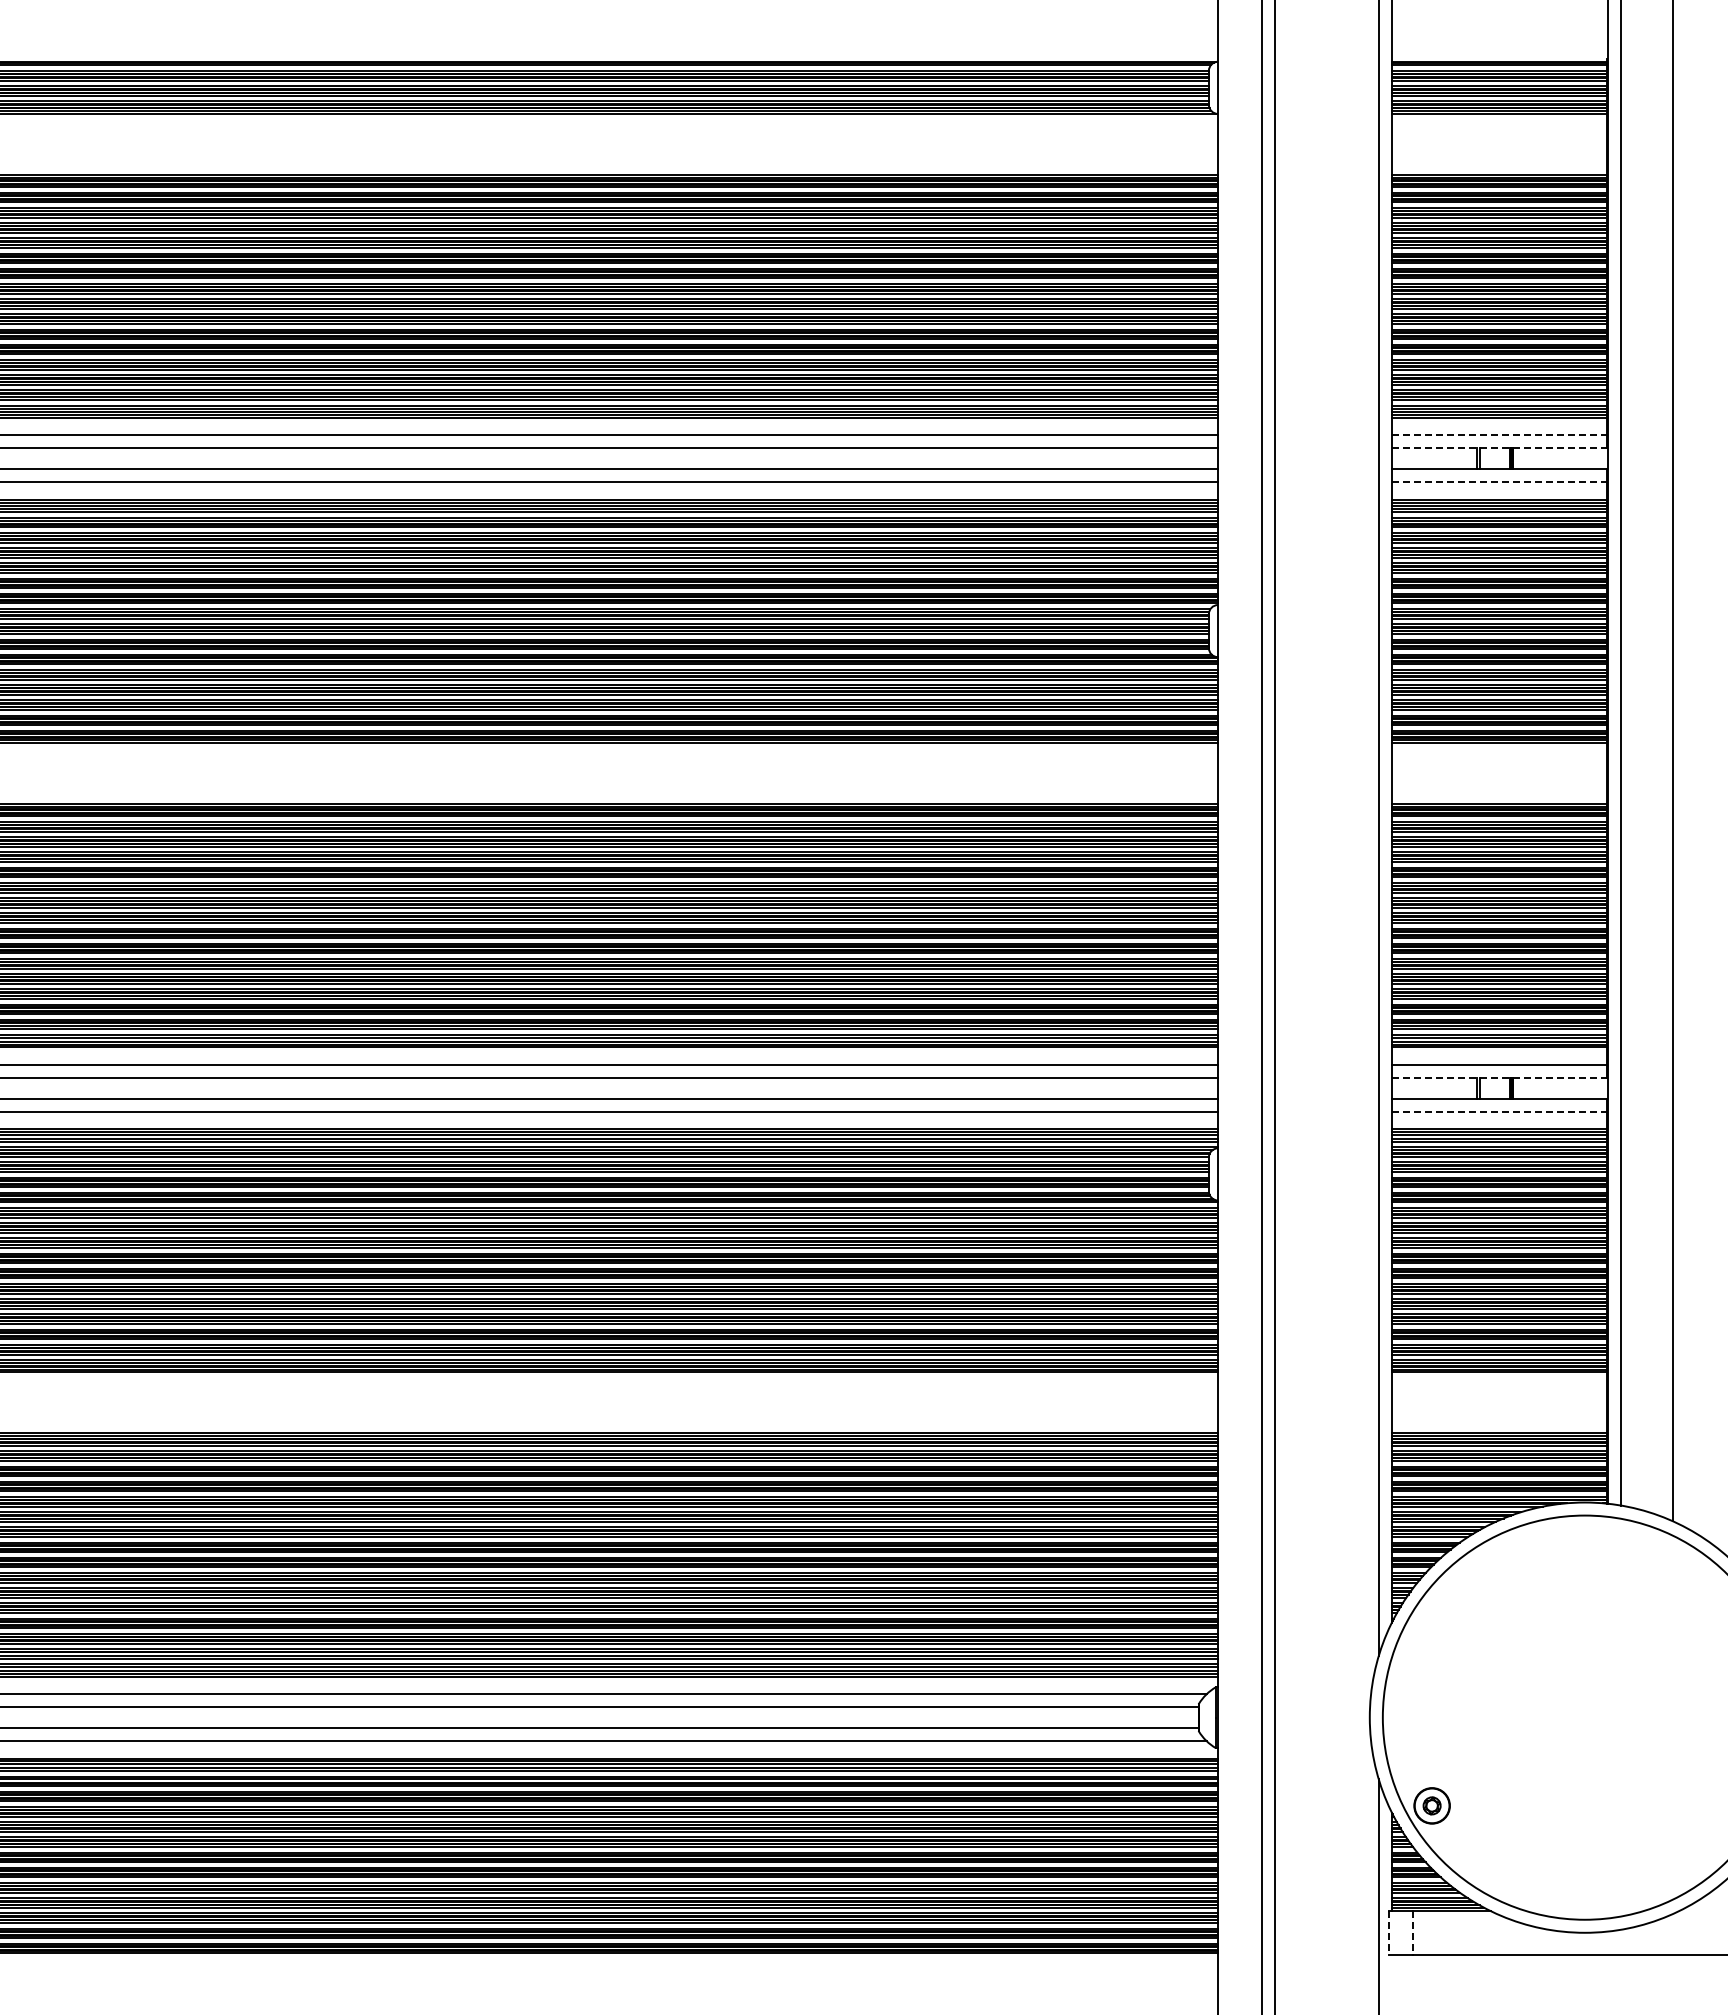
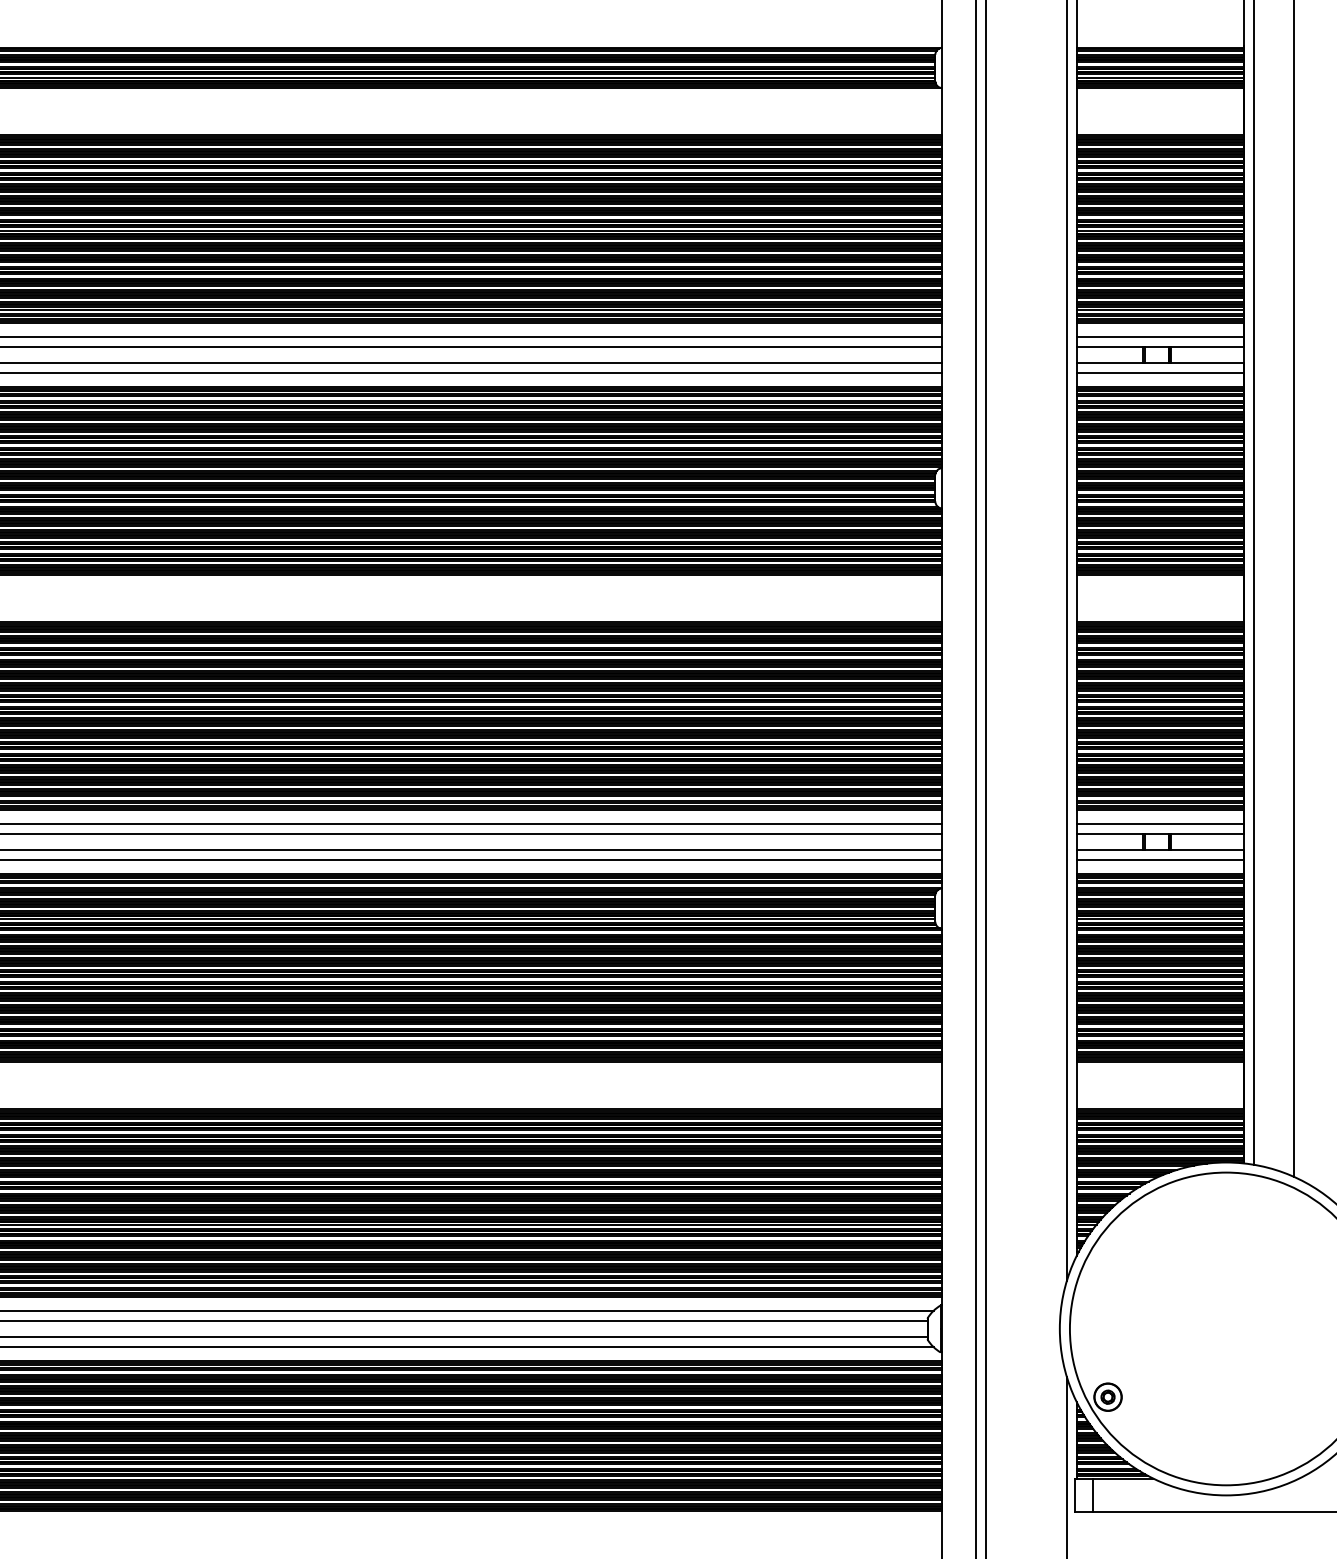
line: (1499, 435) -> (1160, 336), dashed -> solid
line: (1499, 448) -> (1160, 347), dashed -> solid
line: (1499, 482) -> (1160, 373), dashed -> solid
line: (1499, 1077) -> (1160, 833), dashed -> solid
line: (1499, 1111) -> (1160, 859), dashed -> solid
line: (1389, 1932) -> (1075, 1495), dashed -> solid
line: (1413, 1932) -> (1093, 1495), dashed -> solid

